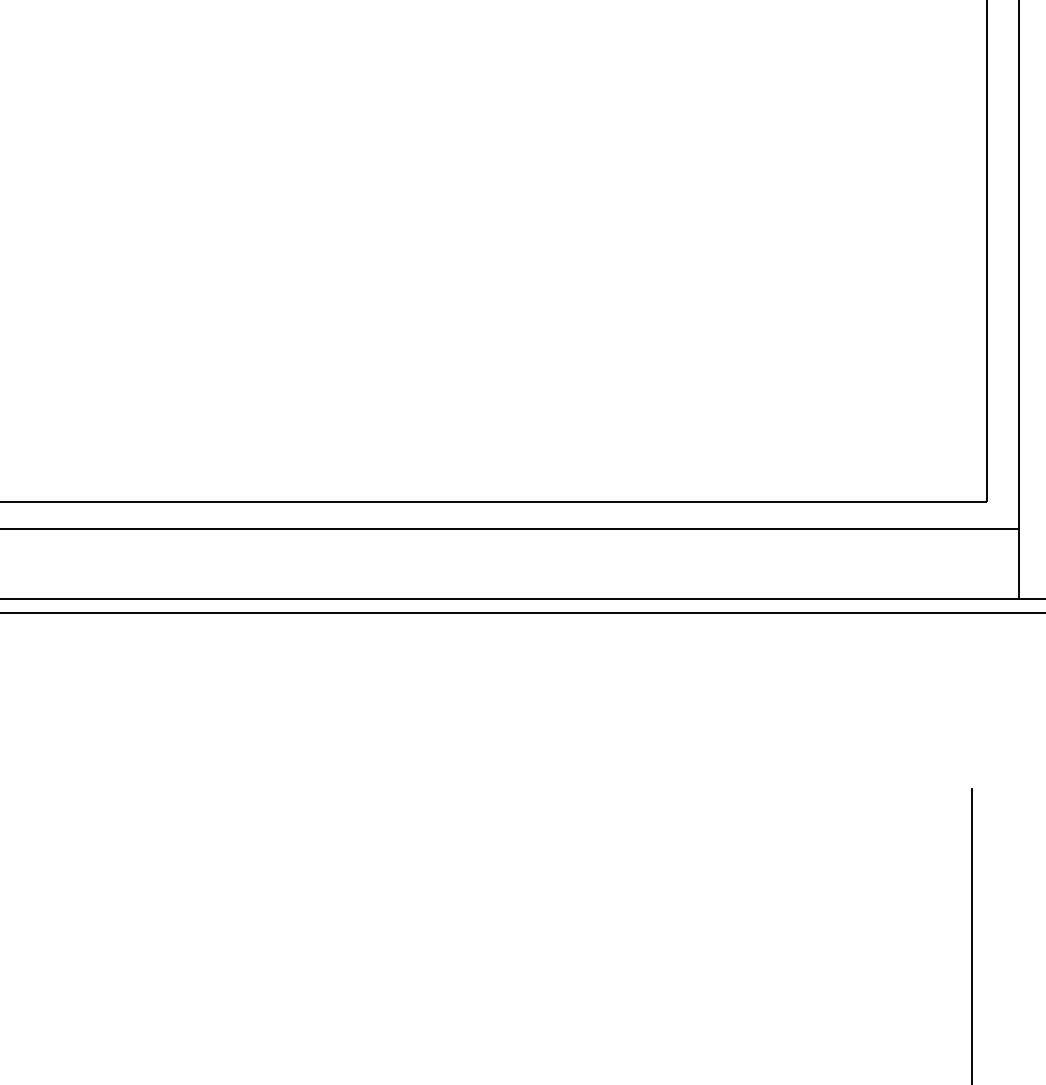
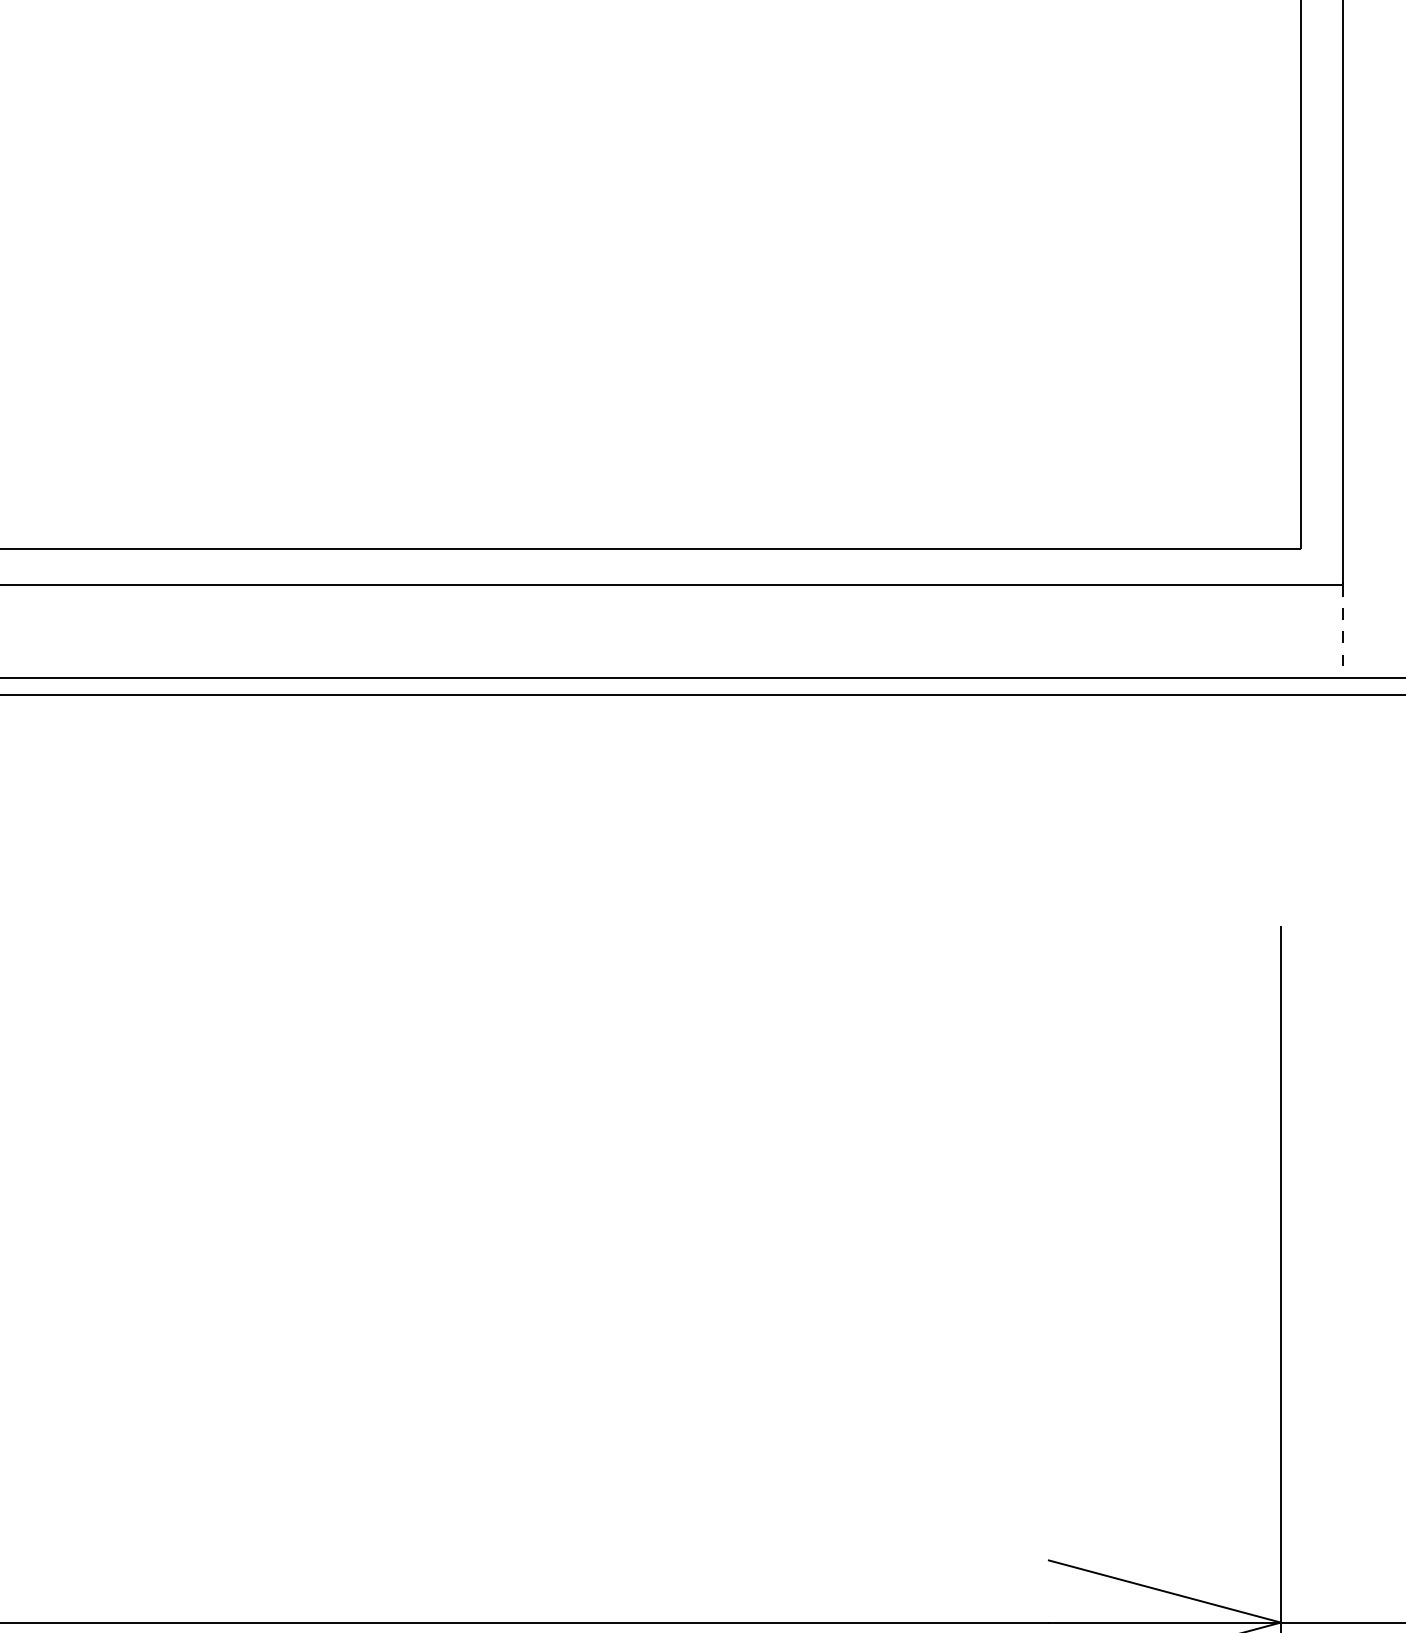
line: (1018, 564) -> (1342, 631), solid -> dashed

